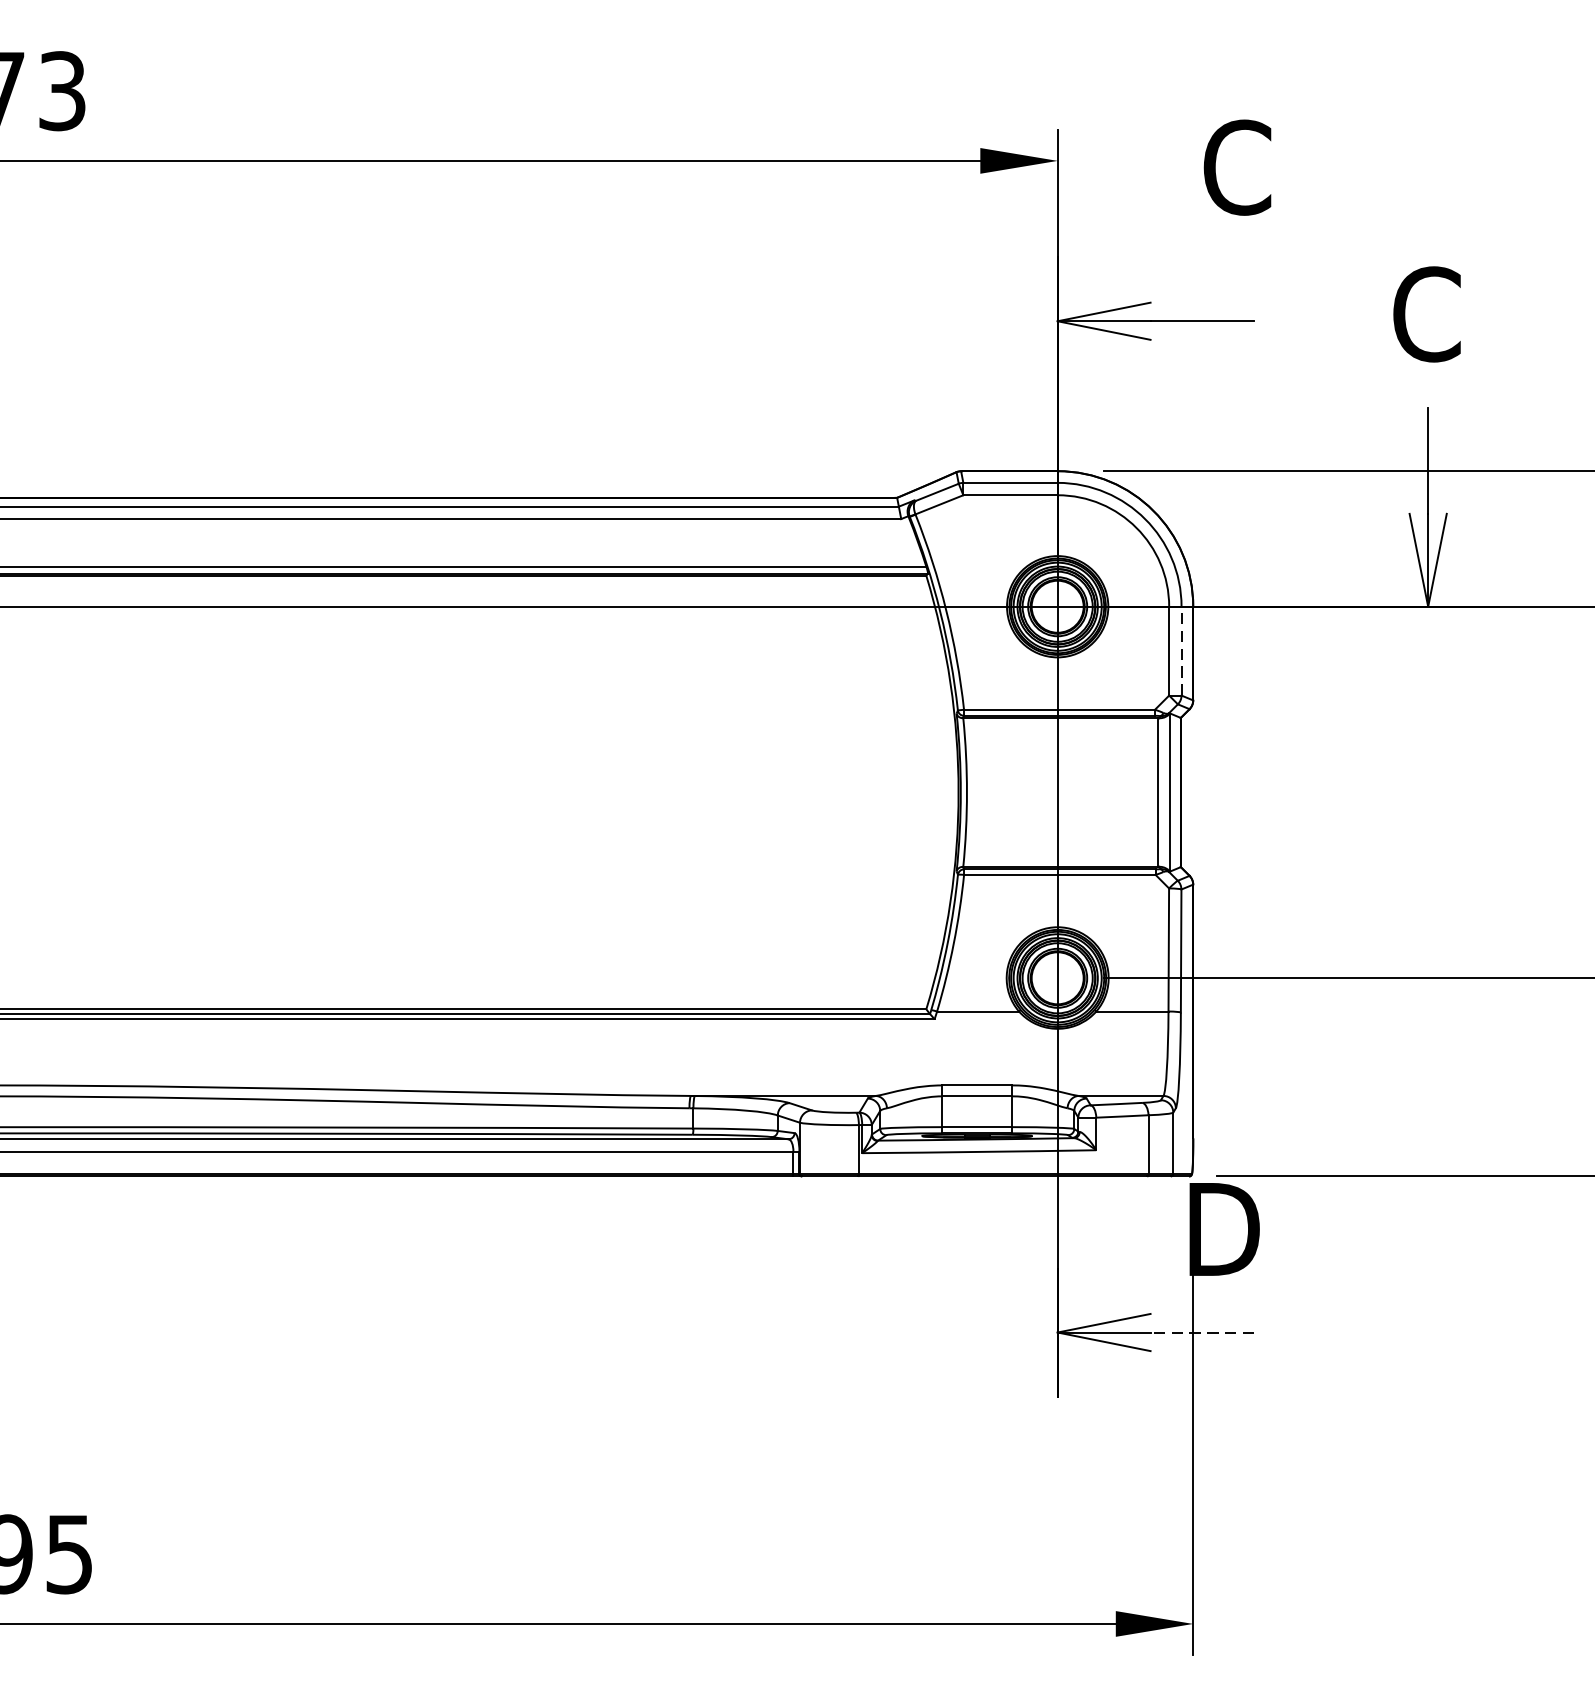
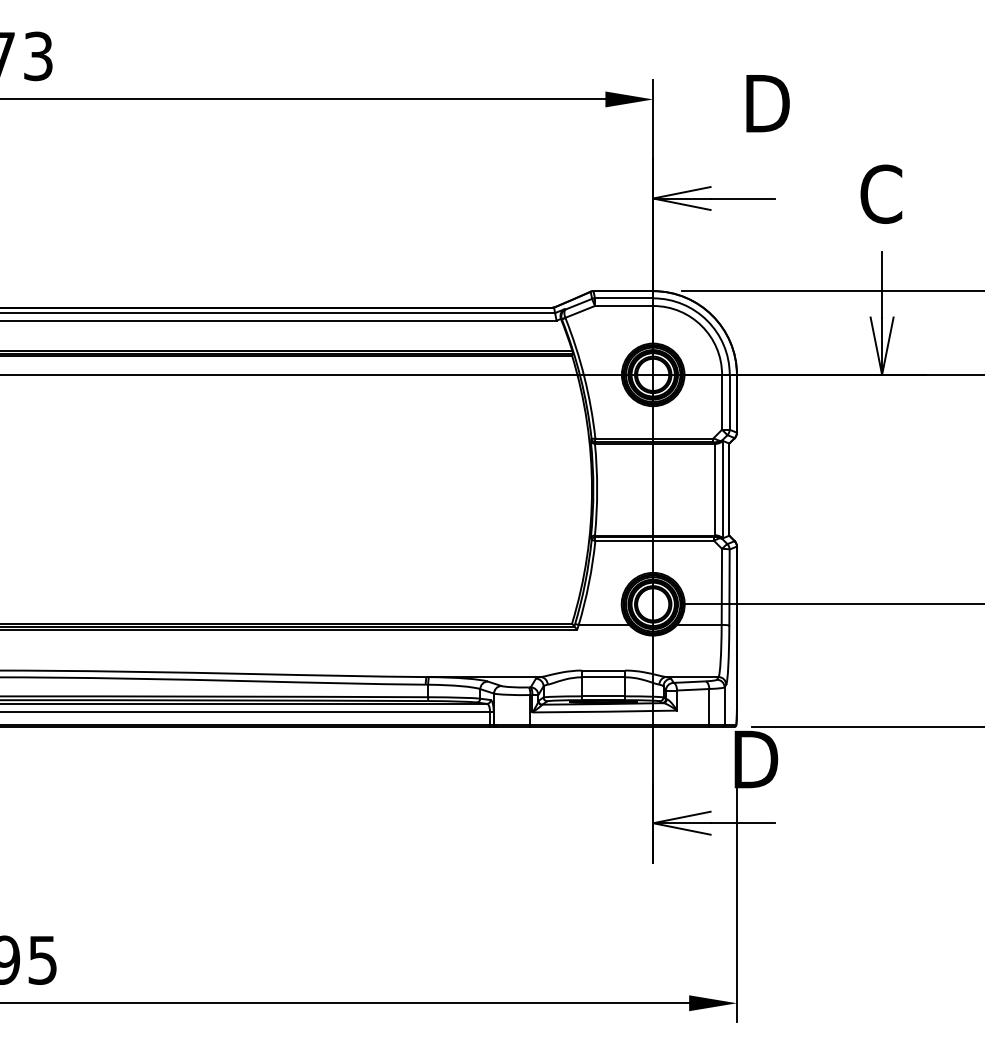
text: (1241, 167) -> (766, 103), C -> D
line: (1181, 649) -> (729, 401), dashed -> solid
line: (1202, 1332) -> (742, 823), dashed -> solid

